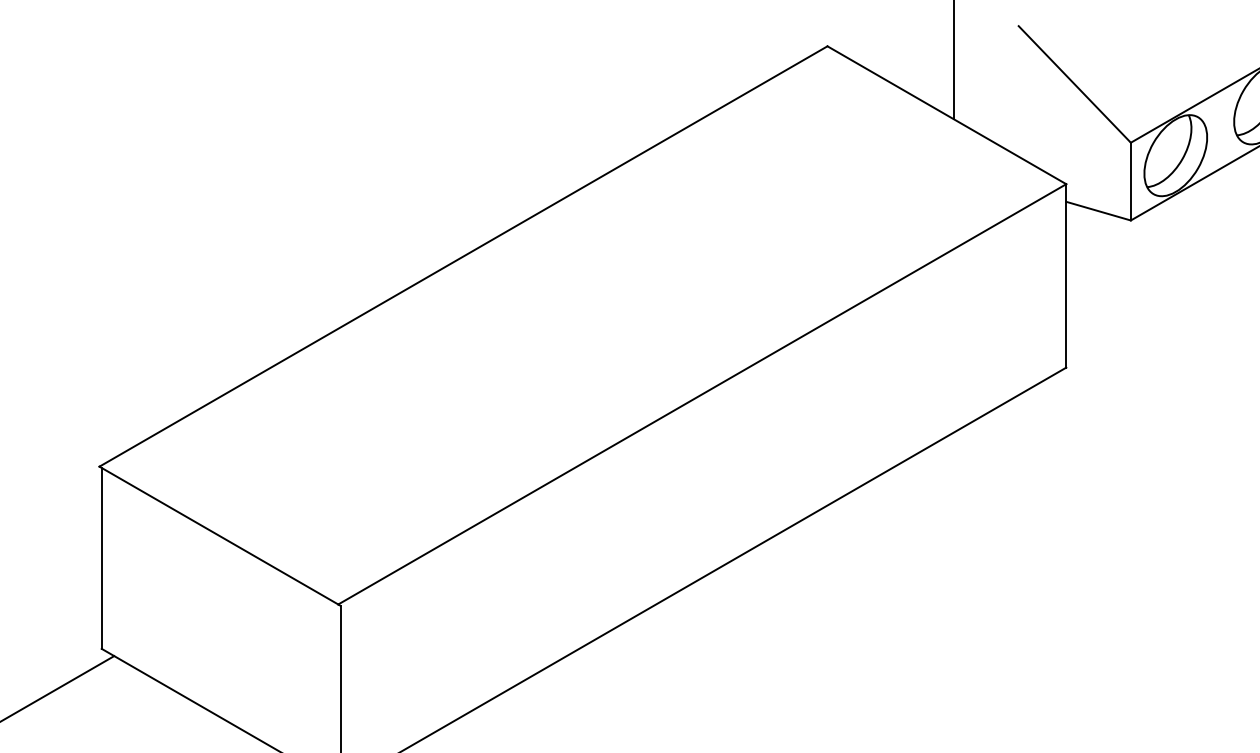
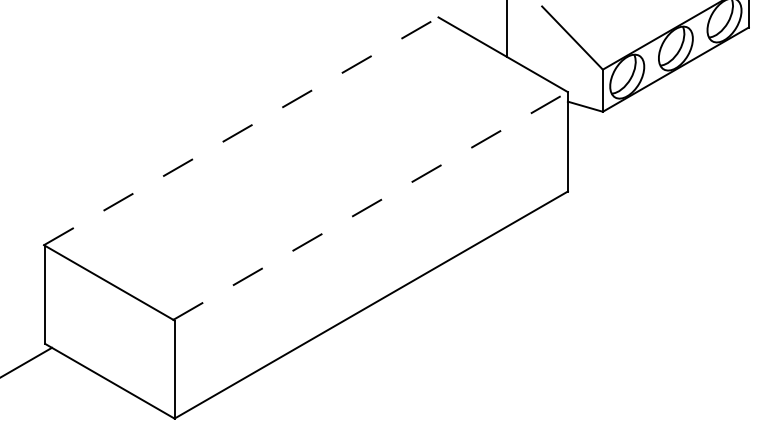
line: (463, 256) -> (241, 131), solid -> dashed
line: (702, 393) -> (370, 205), solid -> dashed

